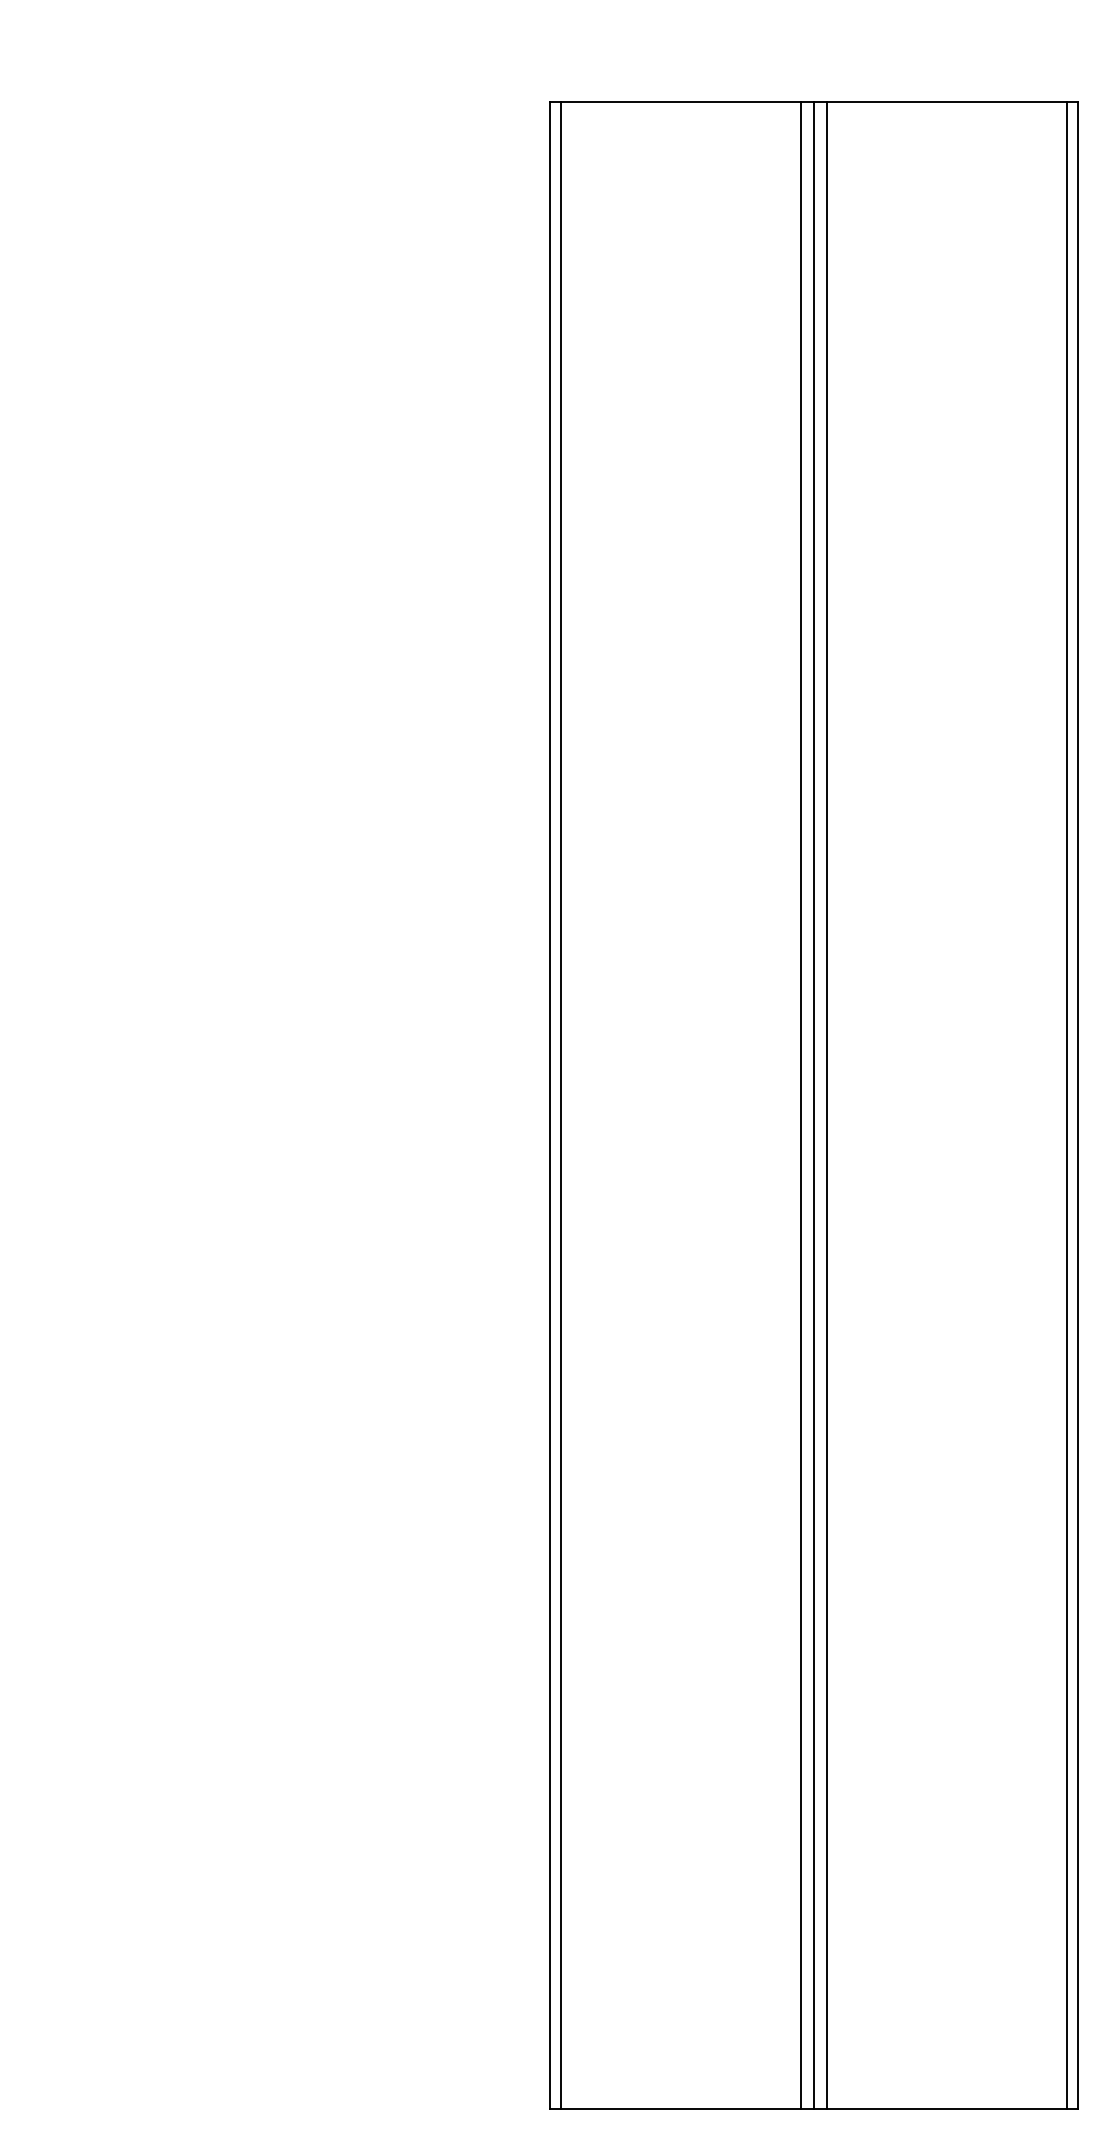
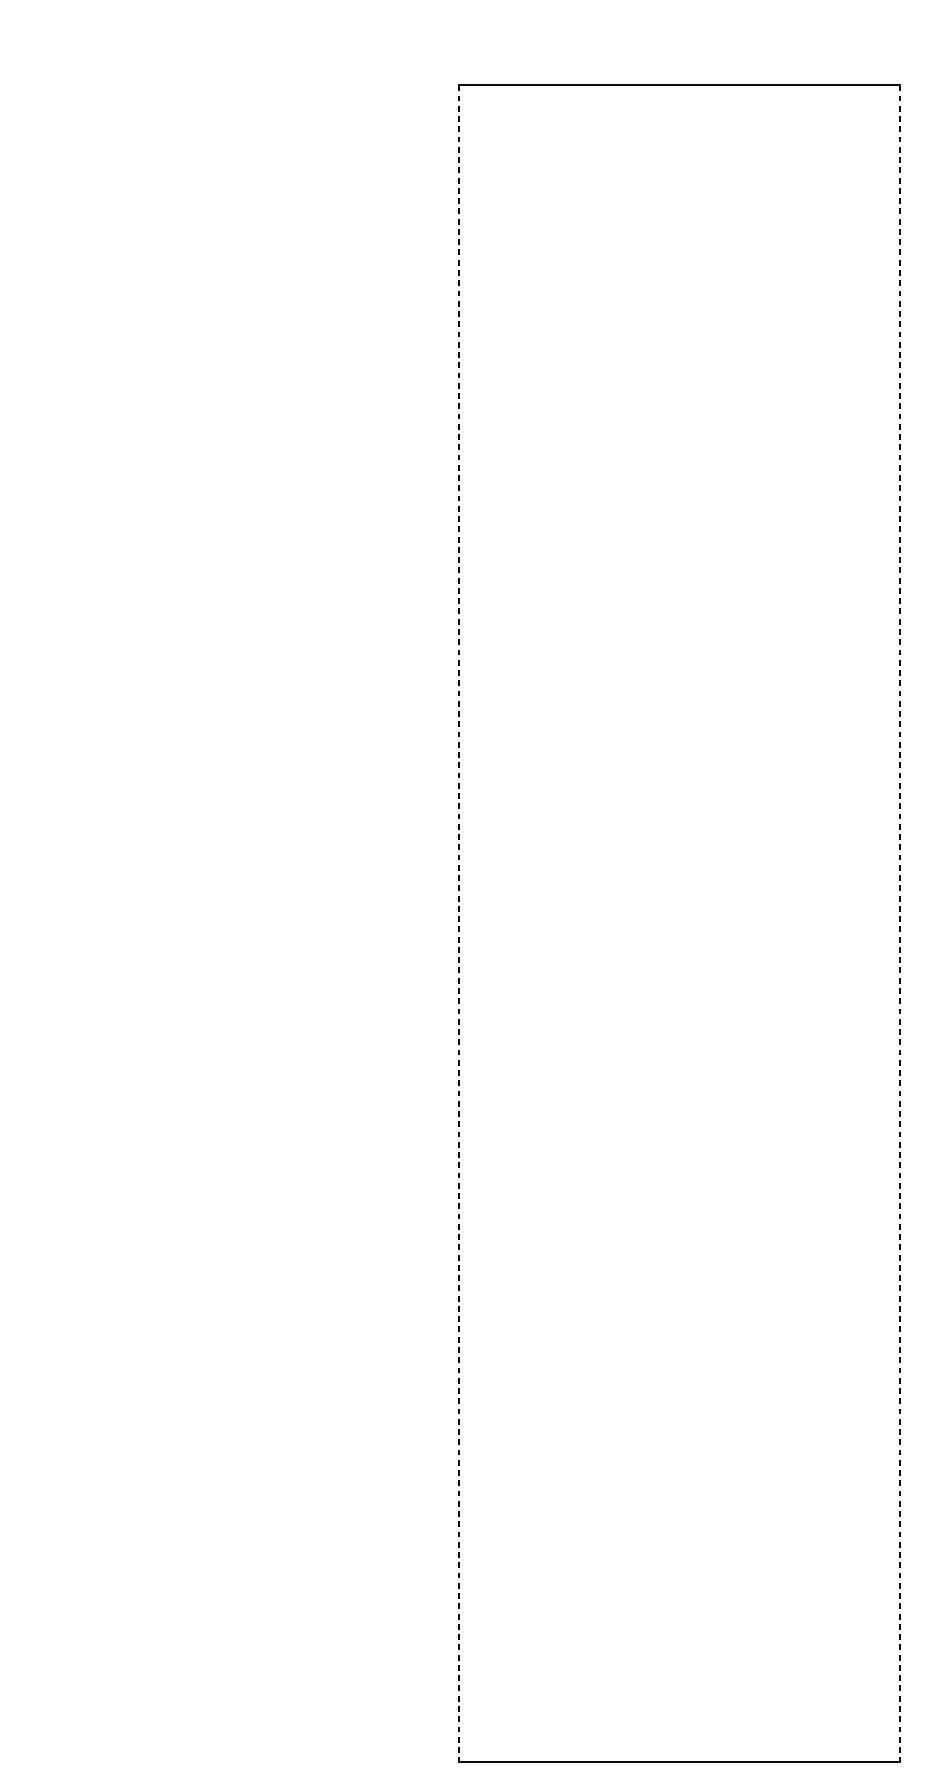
line: (550, 1105) -> (459, 923), solid -> dashed
line: (561, 1105) -> (468, 923), removed
line: (801, 1105) -> (669, 923), removed
line: (814, 1105) -> (680, 923), removed
line: (827, 1105) -> (690, 923), removed
line: (1067, 1105) -> (891, 923), removed
line: (1078, 1105) -> (900, 923), solid -> dashed

